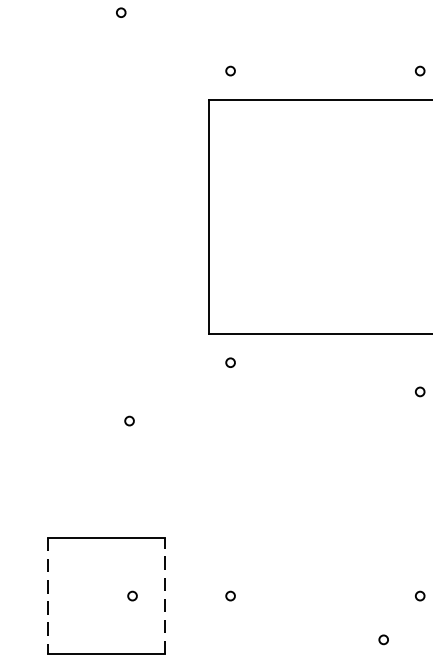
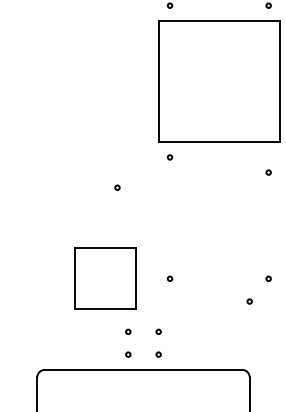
circle: (131, 595) -> (118, 278), removed
line: (164, 595) -> (135, 278), dashed -> solid
line: (48, 597) -> (75, 279), dashed -> solid

